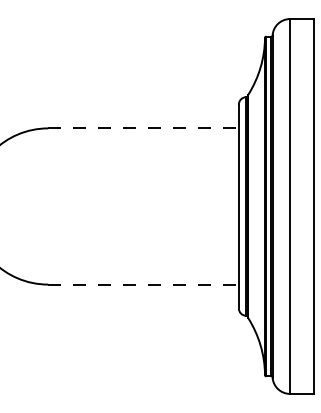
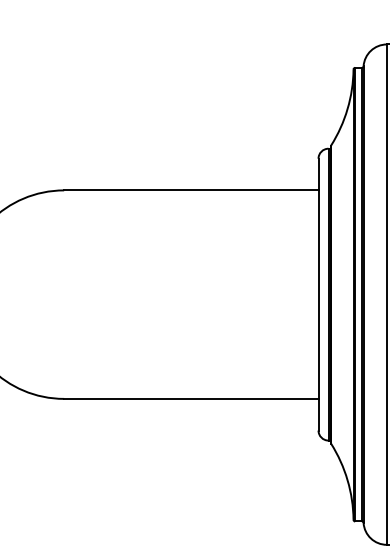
line: (144, 128) -> (192, 190), dashed -> solid
line: (144, 284) -> (192, 398), dashed -> solid

